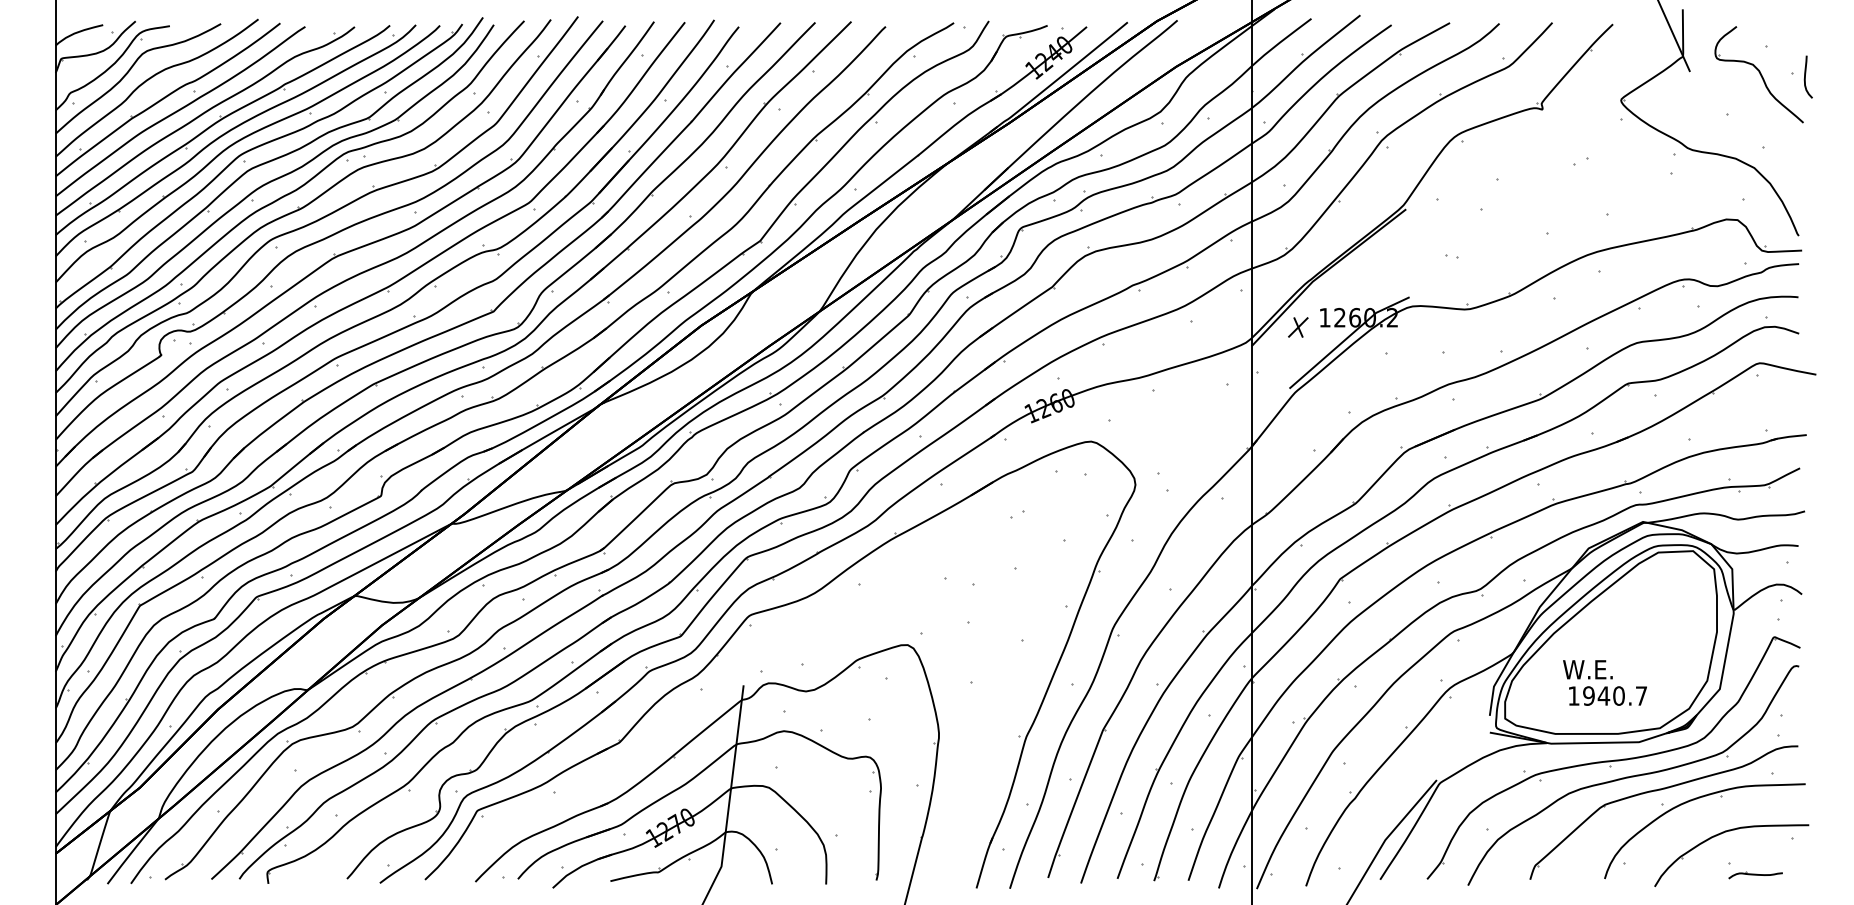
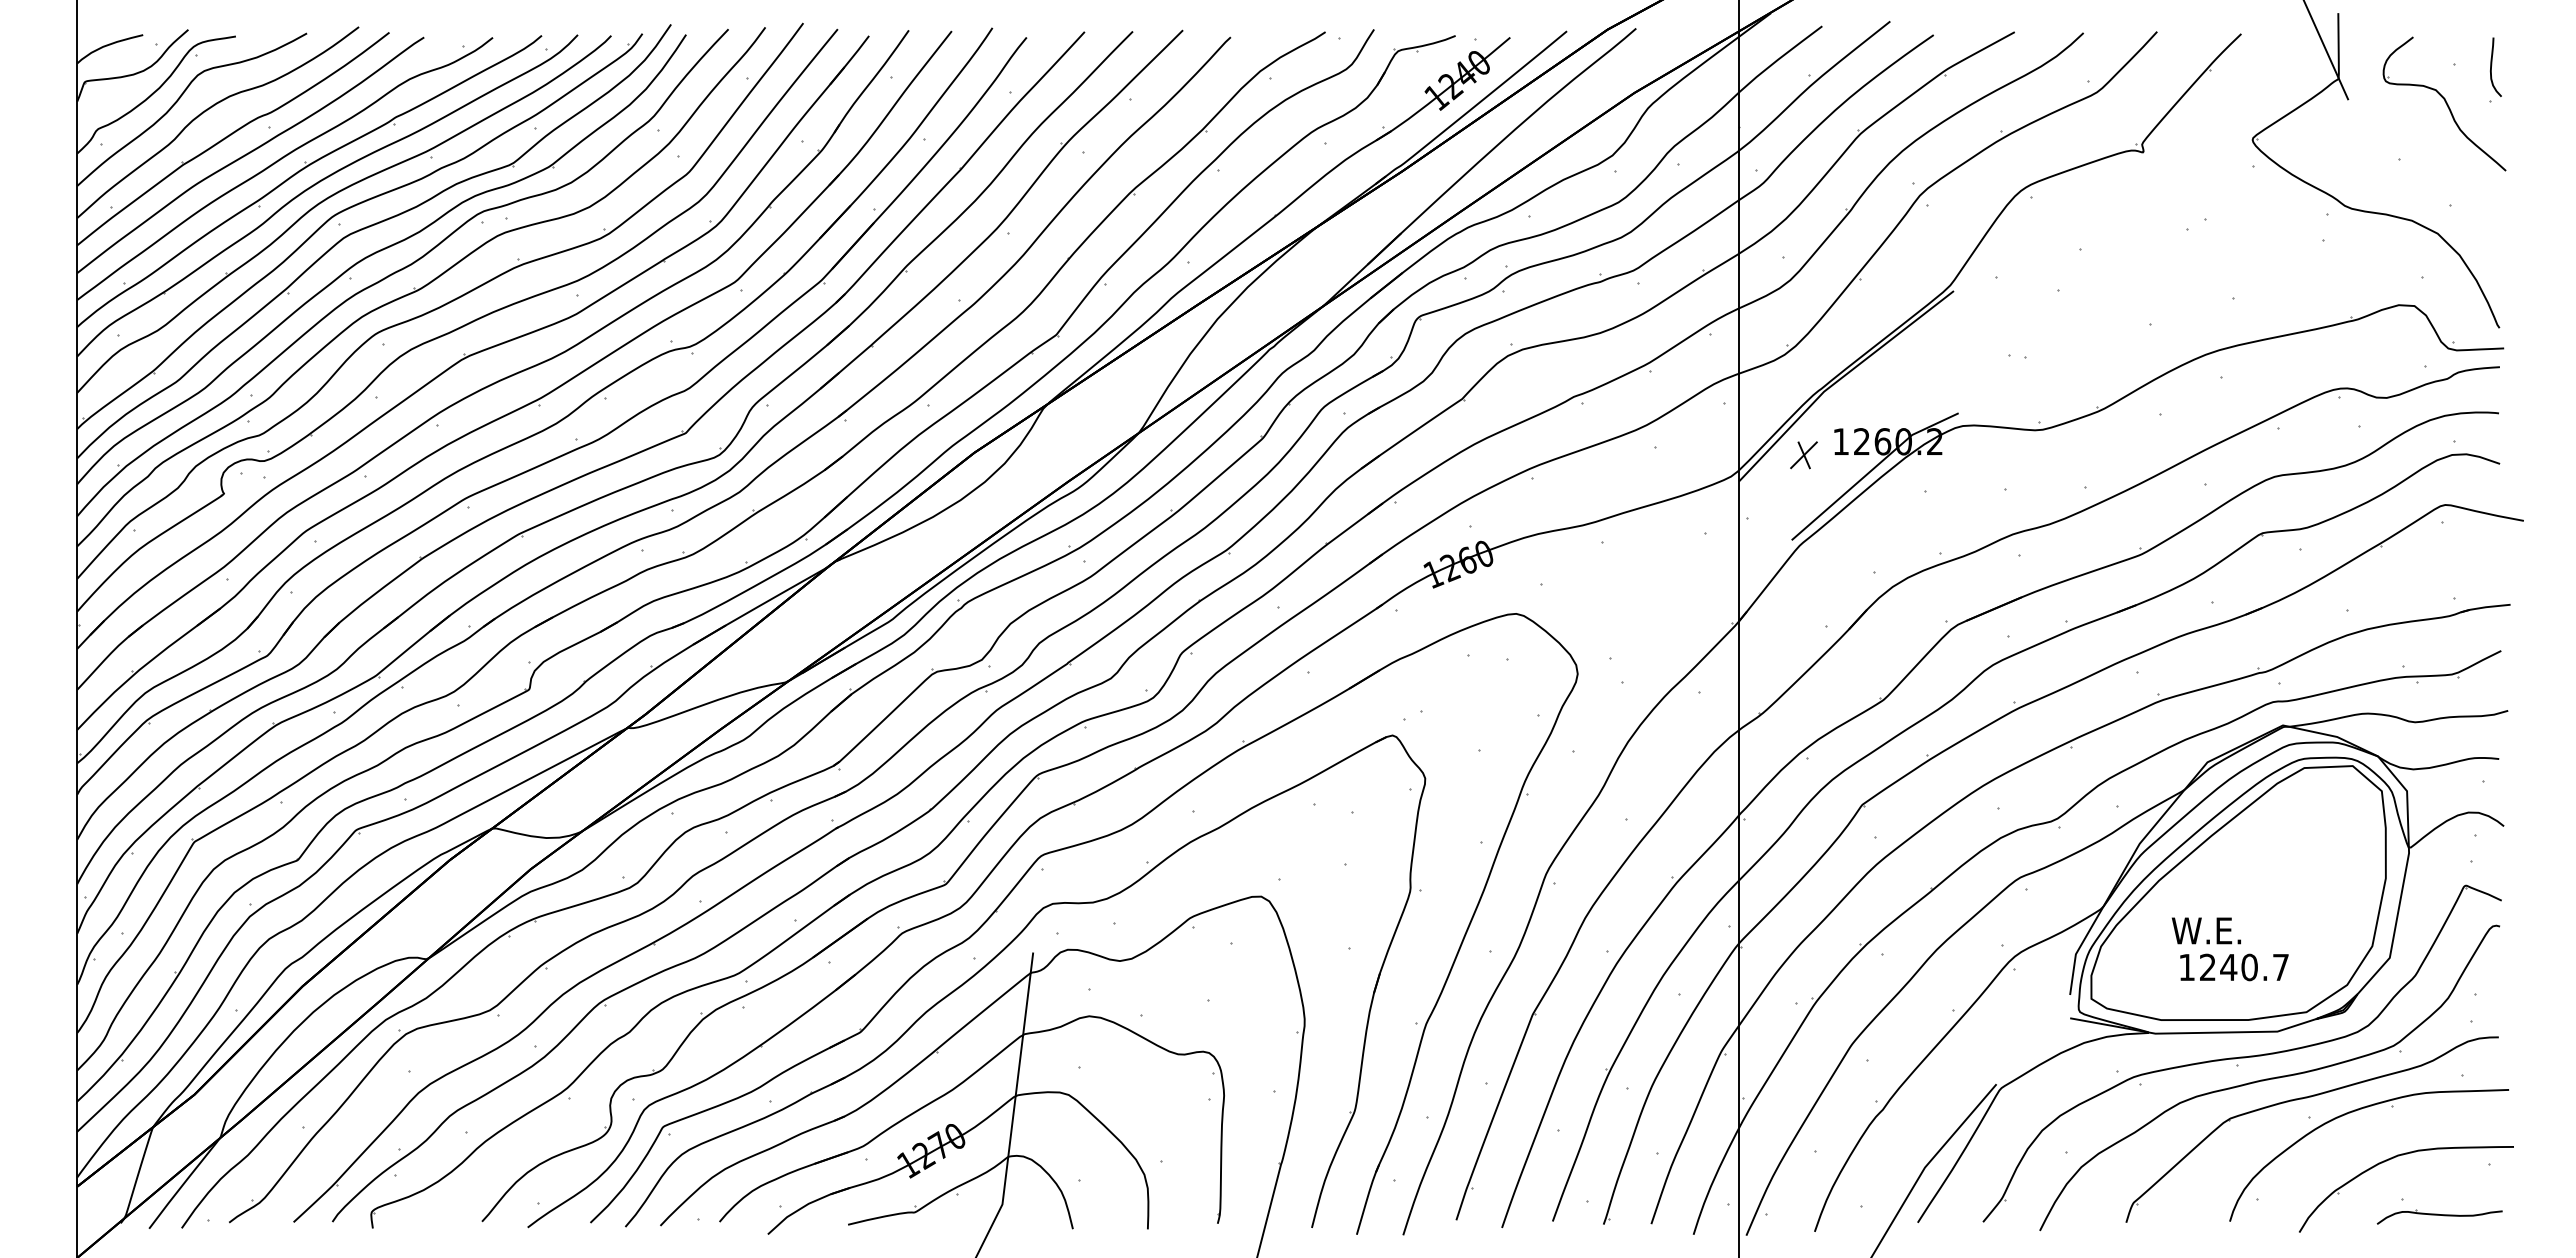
curve: (1805, 75) -> (2492, 65), moved
part: (721, 685) -> (1002, 952), added
text: (1588, 696) -> (2207, 967), 1940.7 -> 1240.7
part: (1755, 875) -> (2439, 1216), size x1.67

